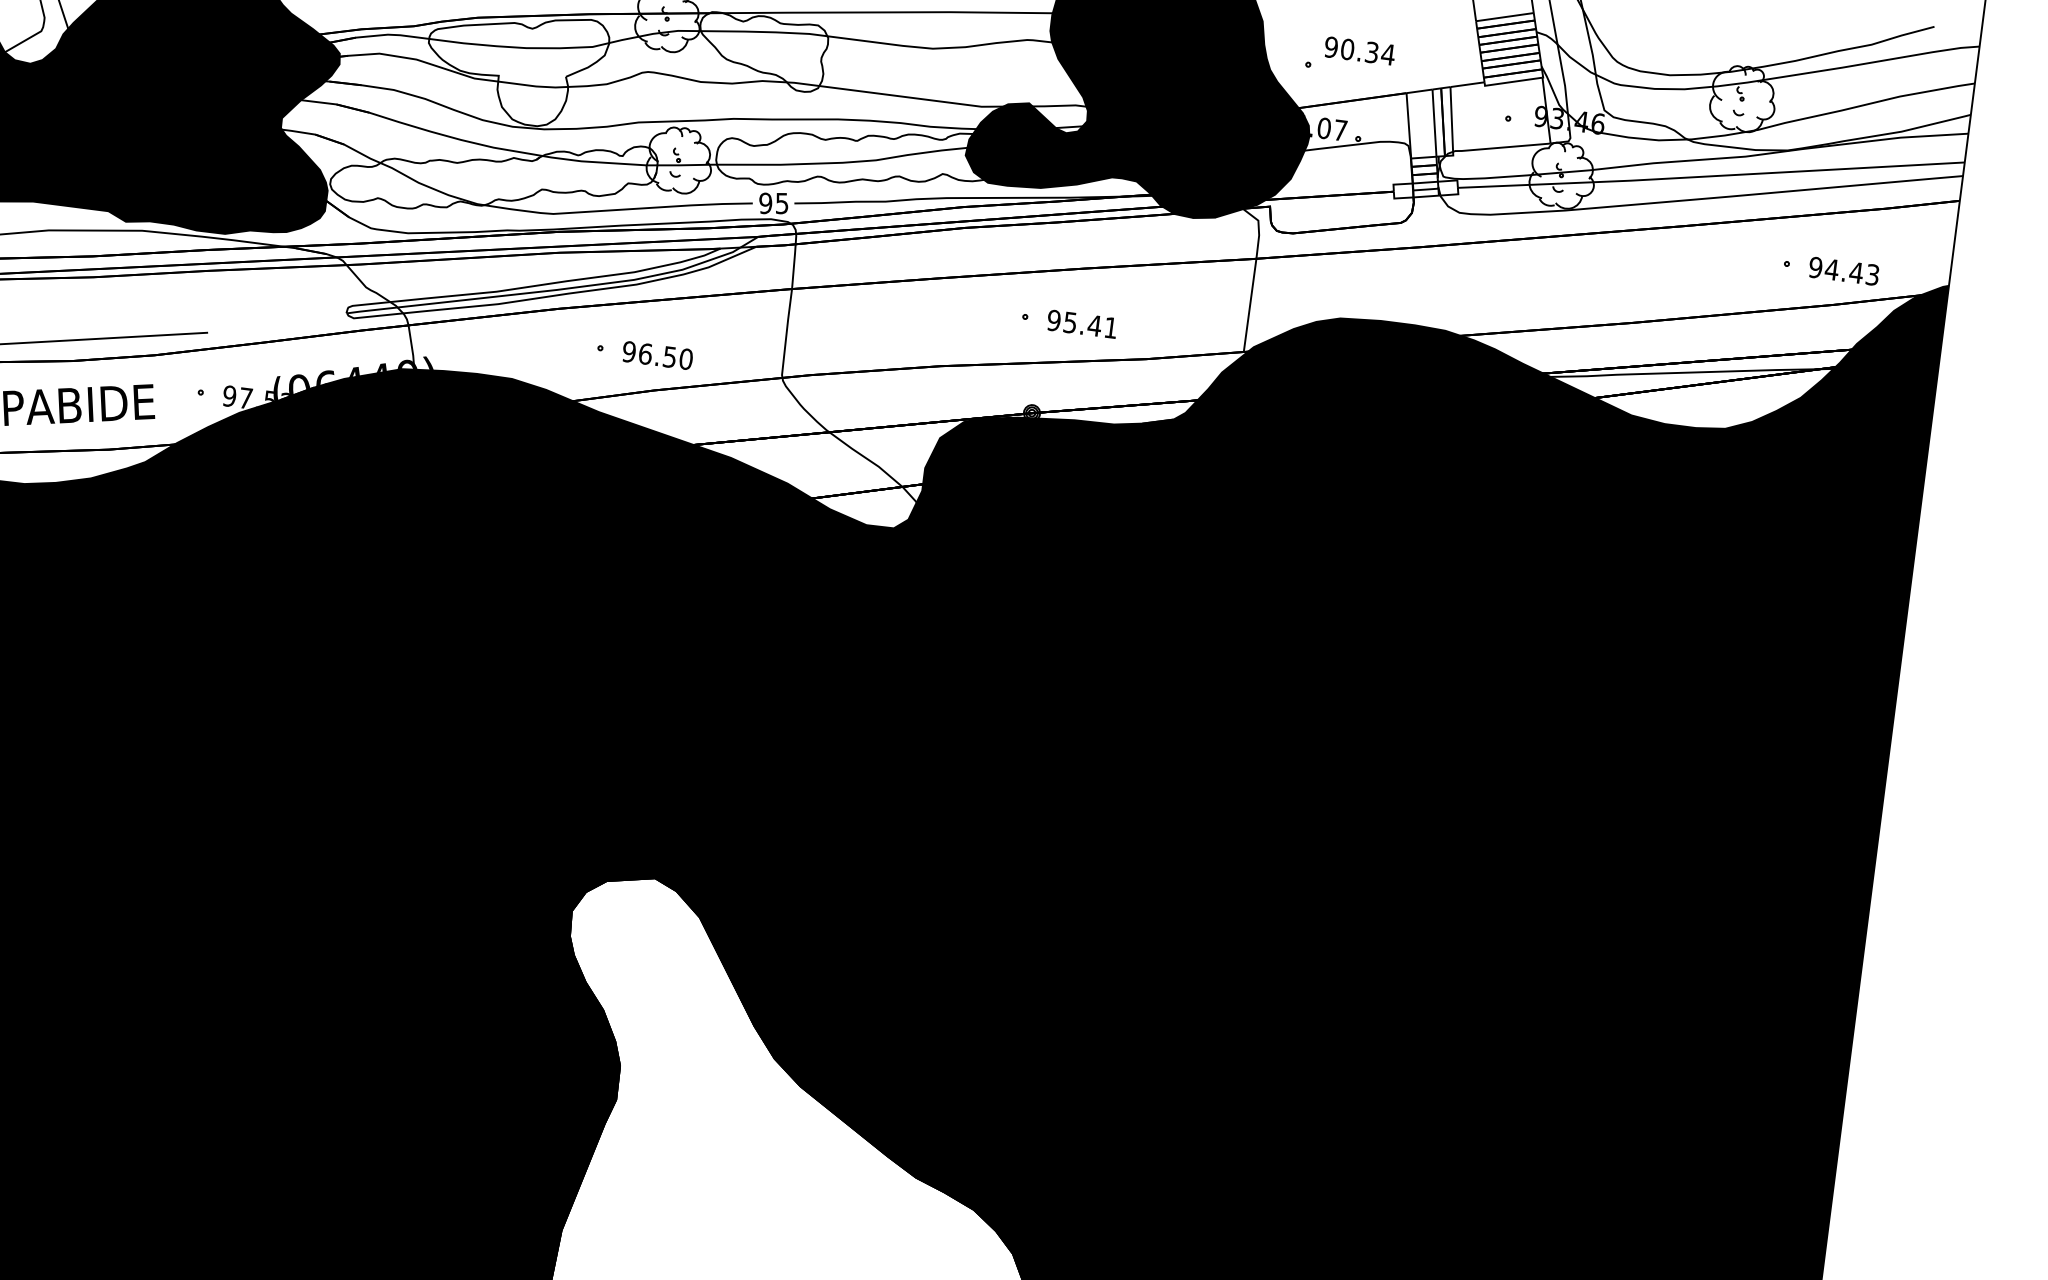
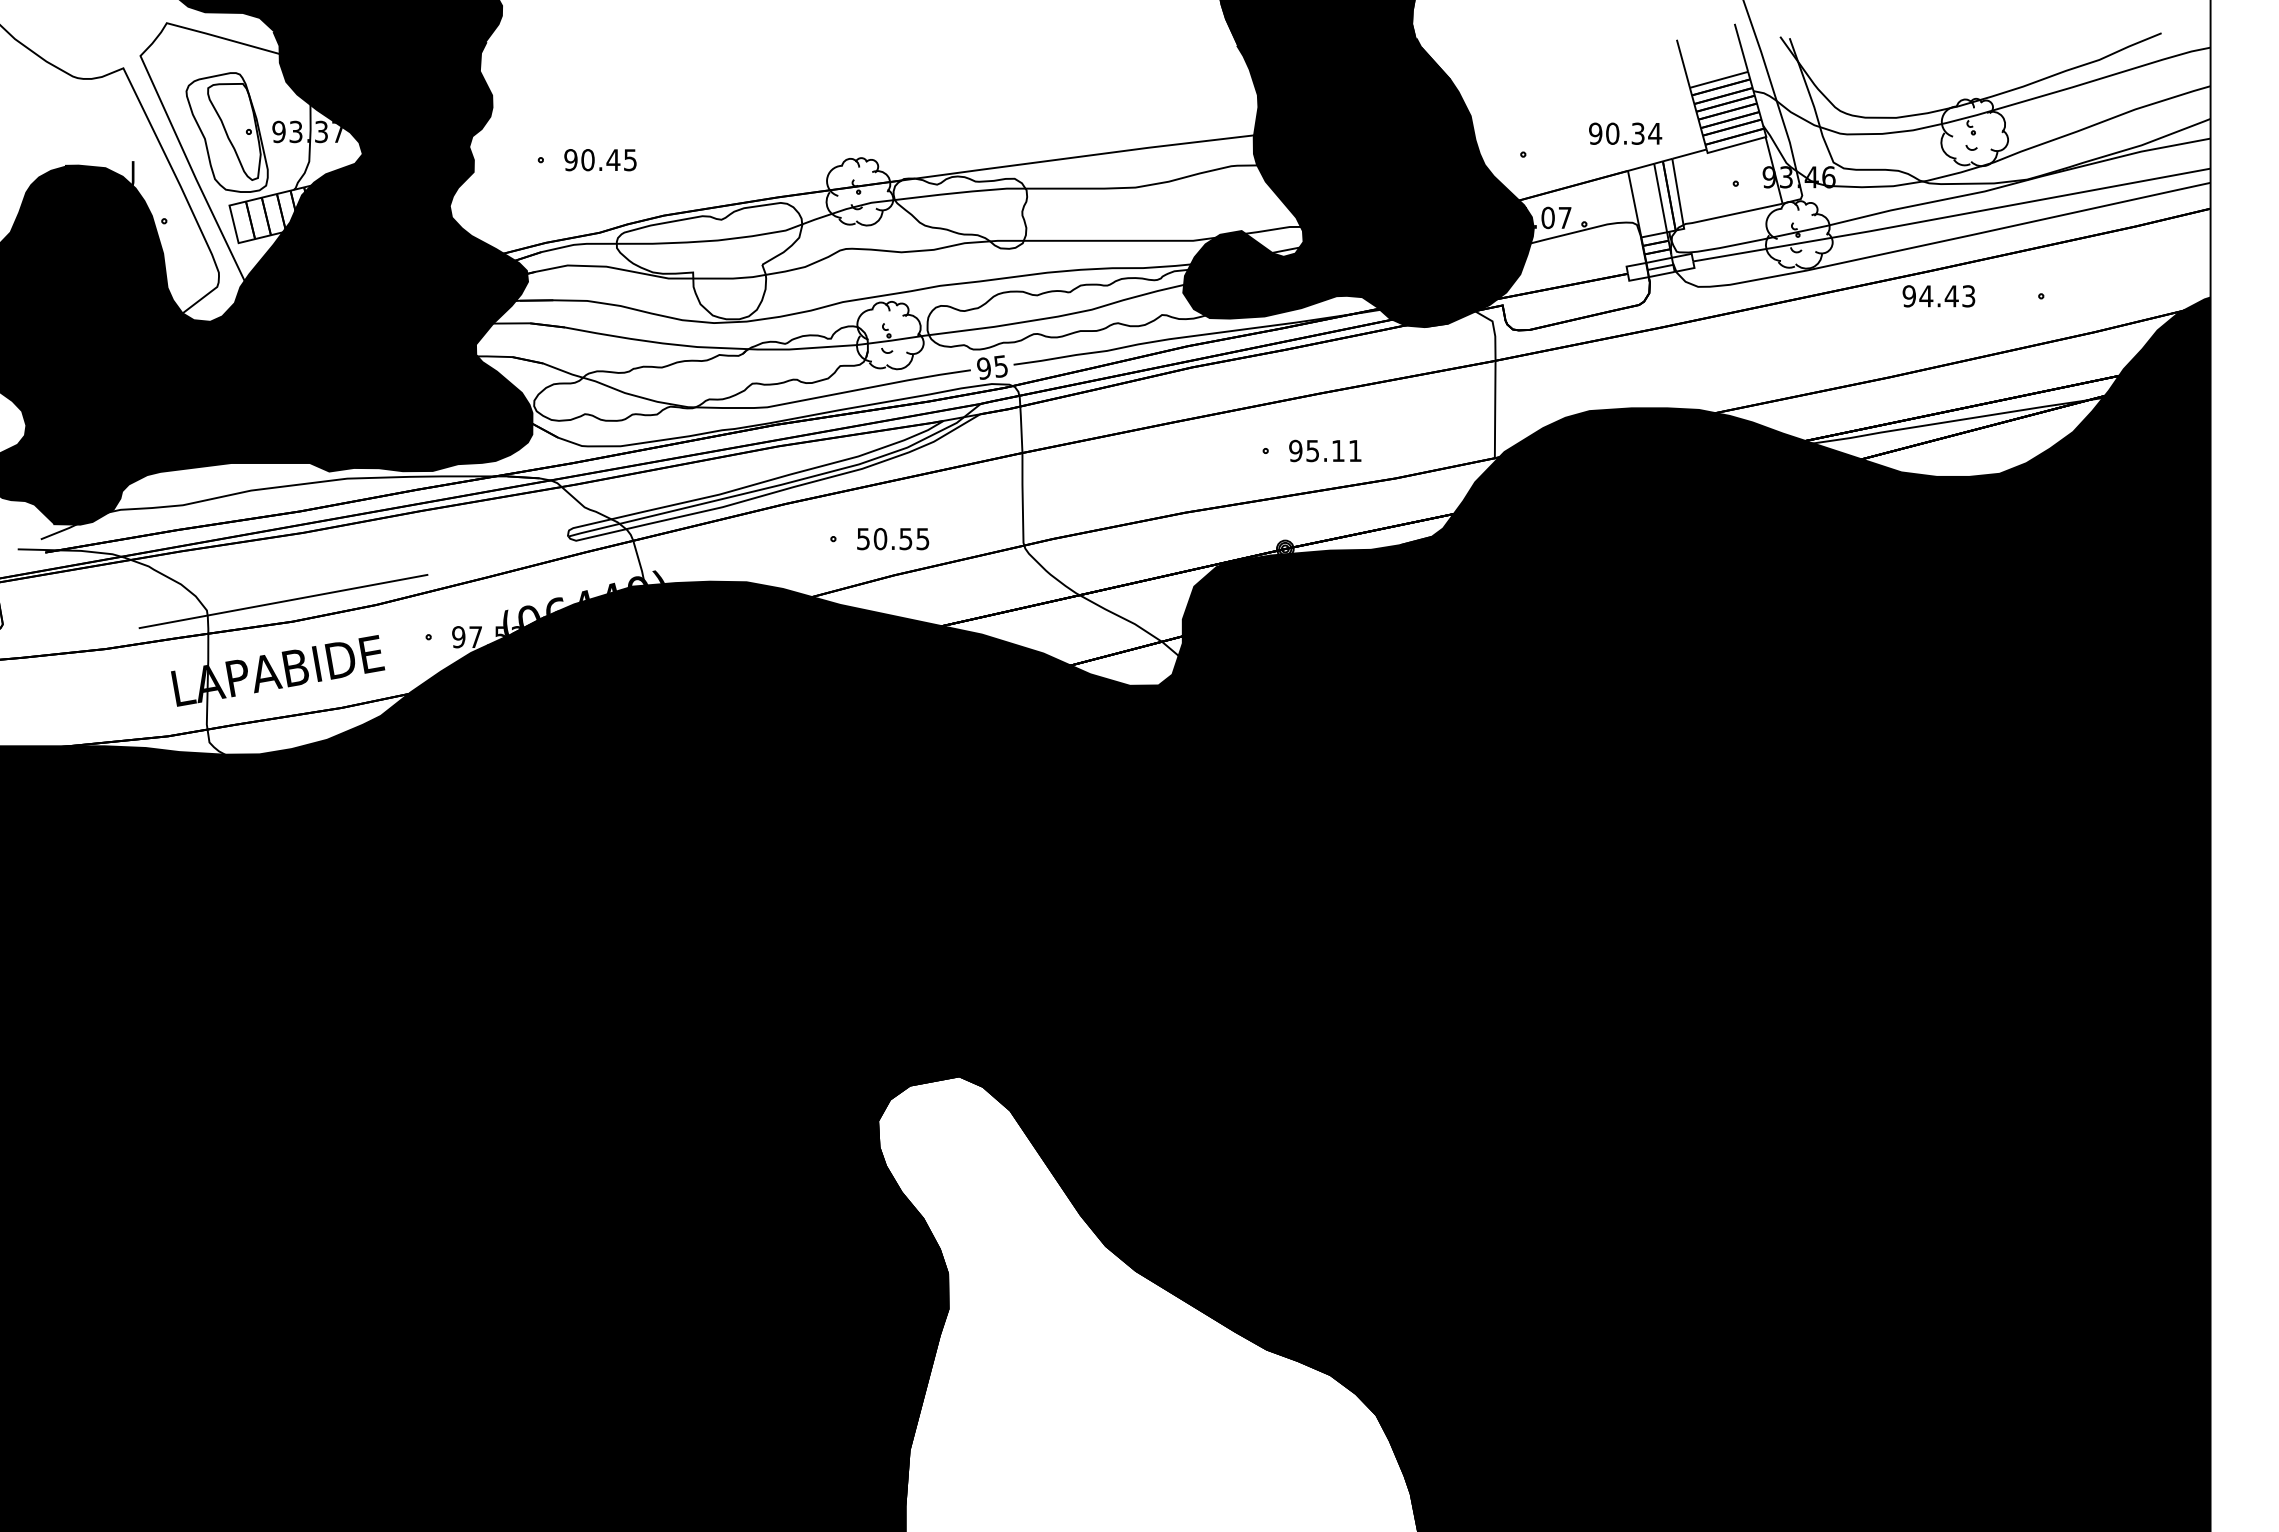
text: (1359, 50) -> (1625, 133), moved
text: (1843, 271) -> (1938, 296), moved
text: (1095, 325) -> (1338, 450), 95.41 -> 95.11
text: (657, 354) -> (892, 538), 96.50 -> 50.55

